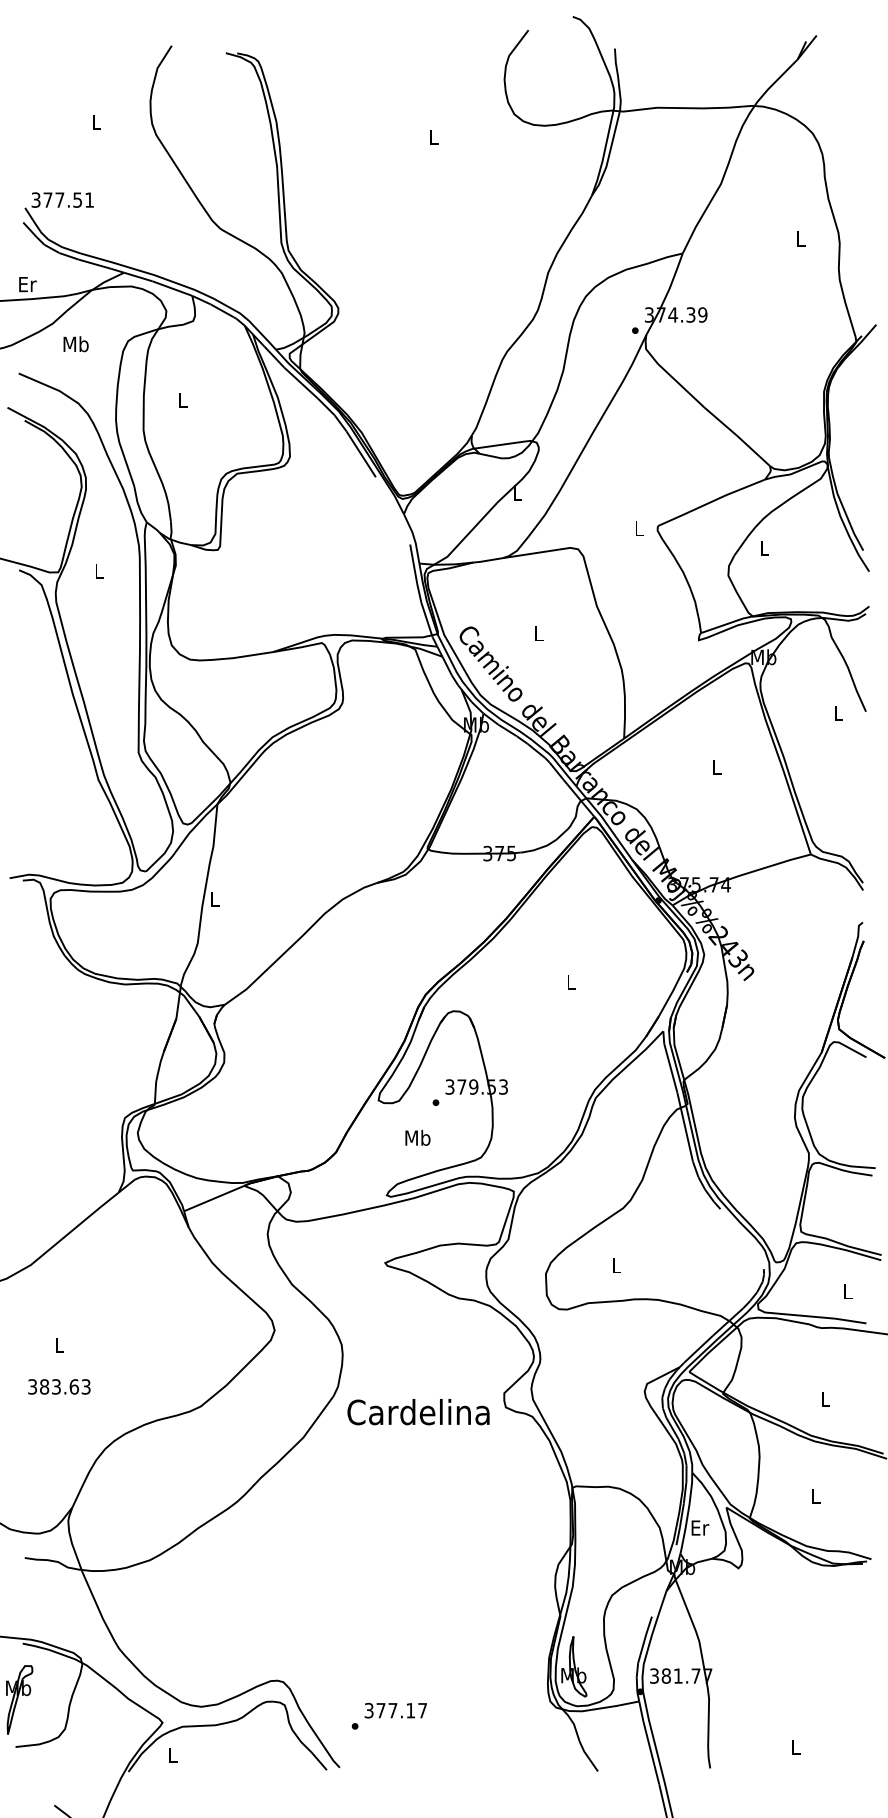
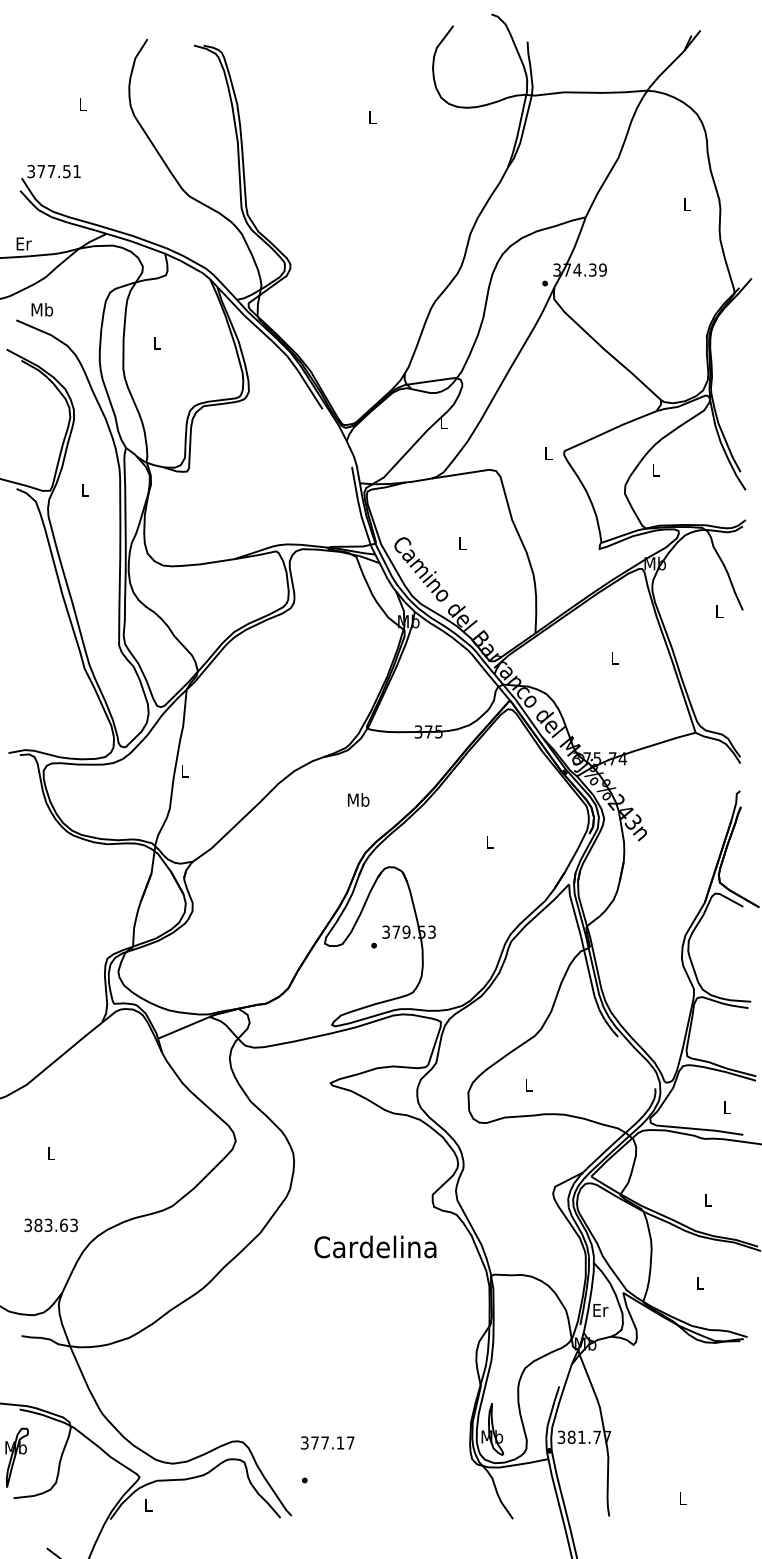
text: (75, 344) -> (41, 309), moved
text: (417, 1137) -> (358, 799), moved
text: (59, 1386) -> (51, 1225), moved
text: (418, 1412) -> (375, 1247), moved
text: (395, 1710) -> (327, 1442), moved

